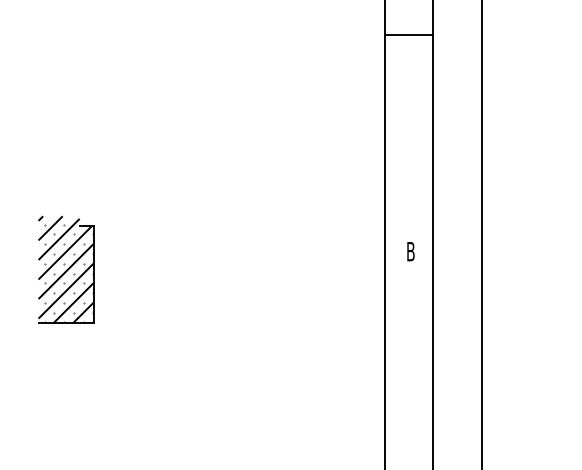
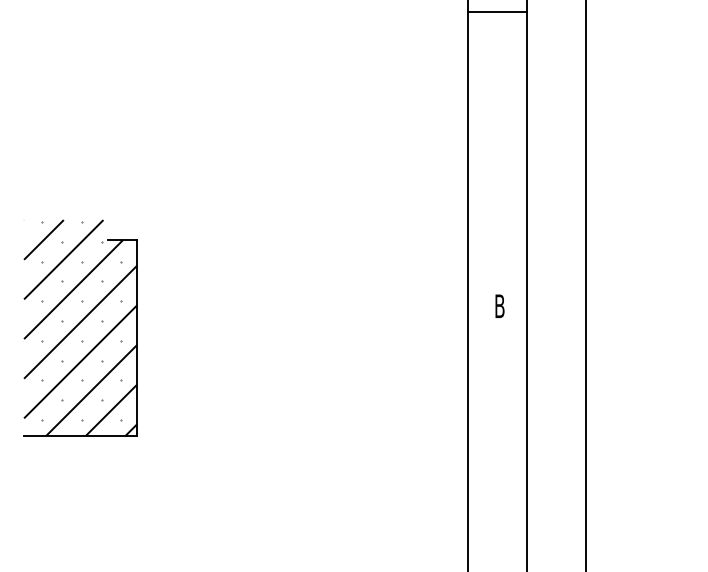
line: (408, 34) -> (496, 11), moved
part: (66, 269) -> (80, 327), size x1.67

